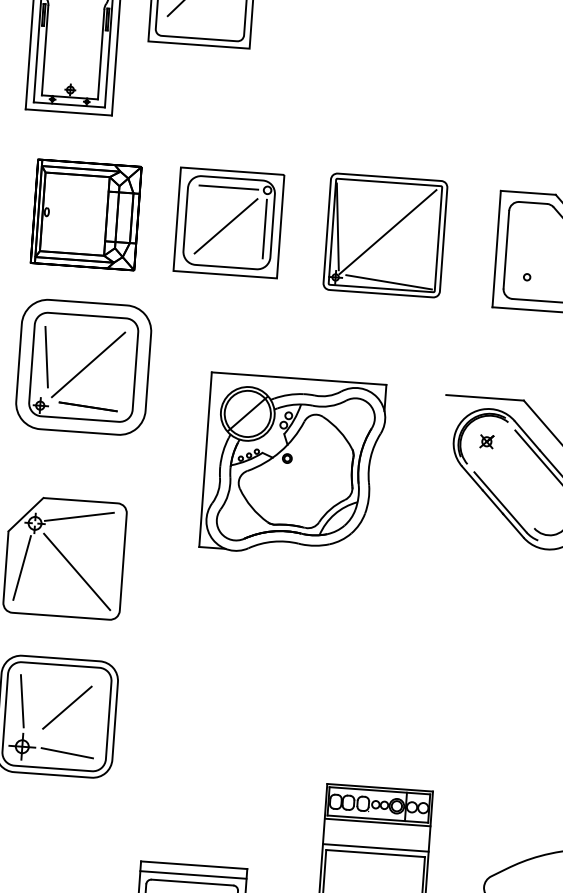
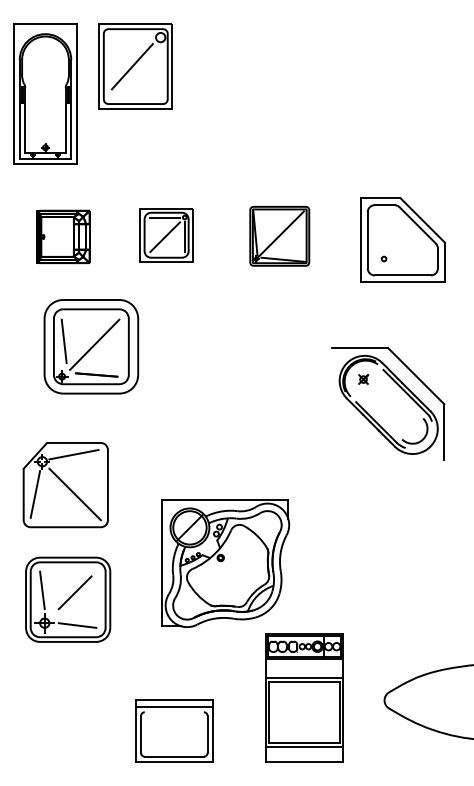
part: (86, 214) -> (63, 236), size x0.7
part: (228, 223) -> (166, 235), size x0.7
part: (384, 235) -> (279, 236), size x0.7
part: (83, 366) -> (91, 346), moved
part: (293, 466) -> (225, 563), moved
line: (191, 882) -> (173, 712), removed

